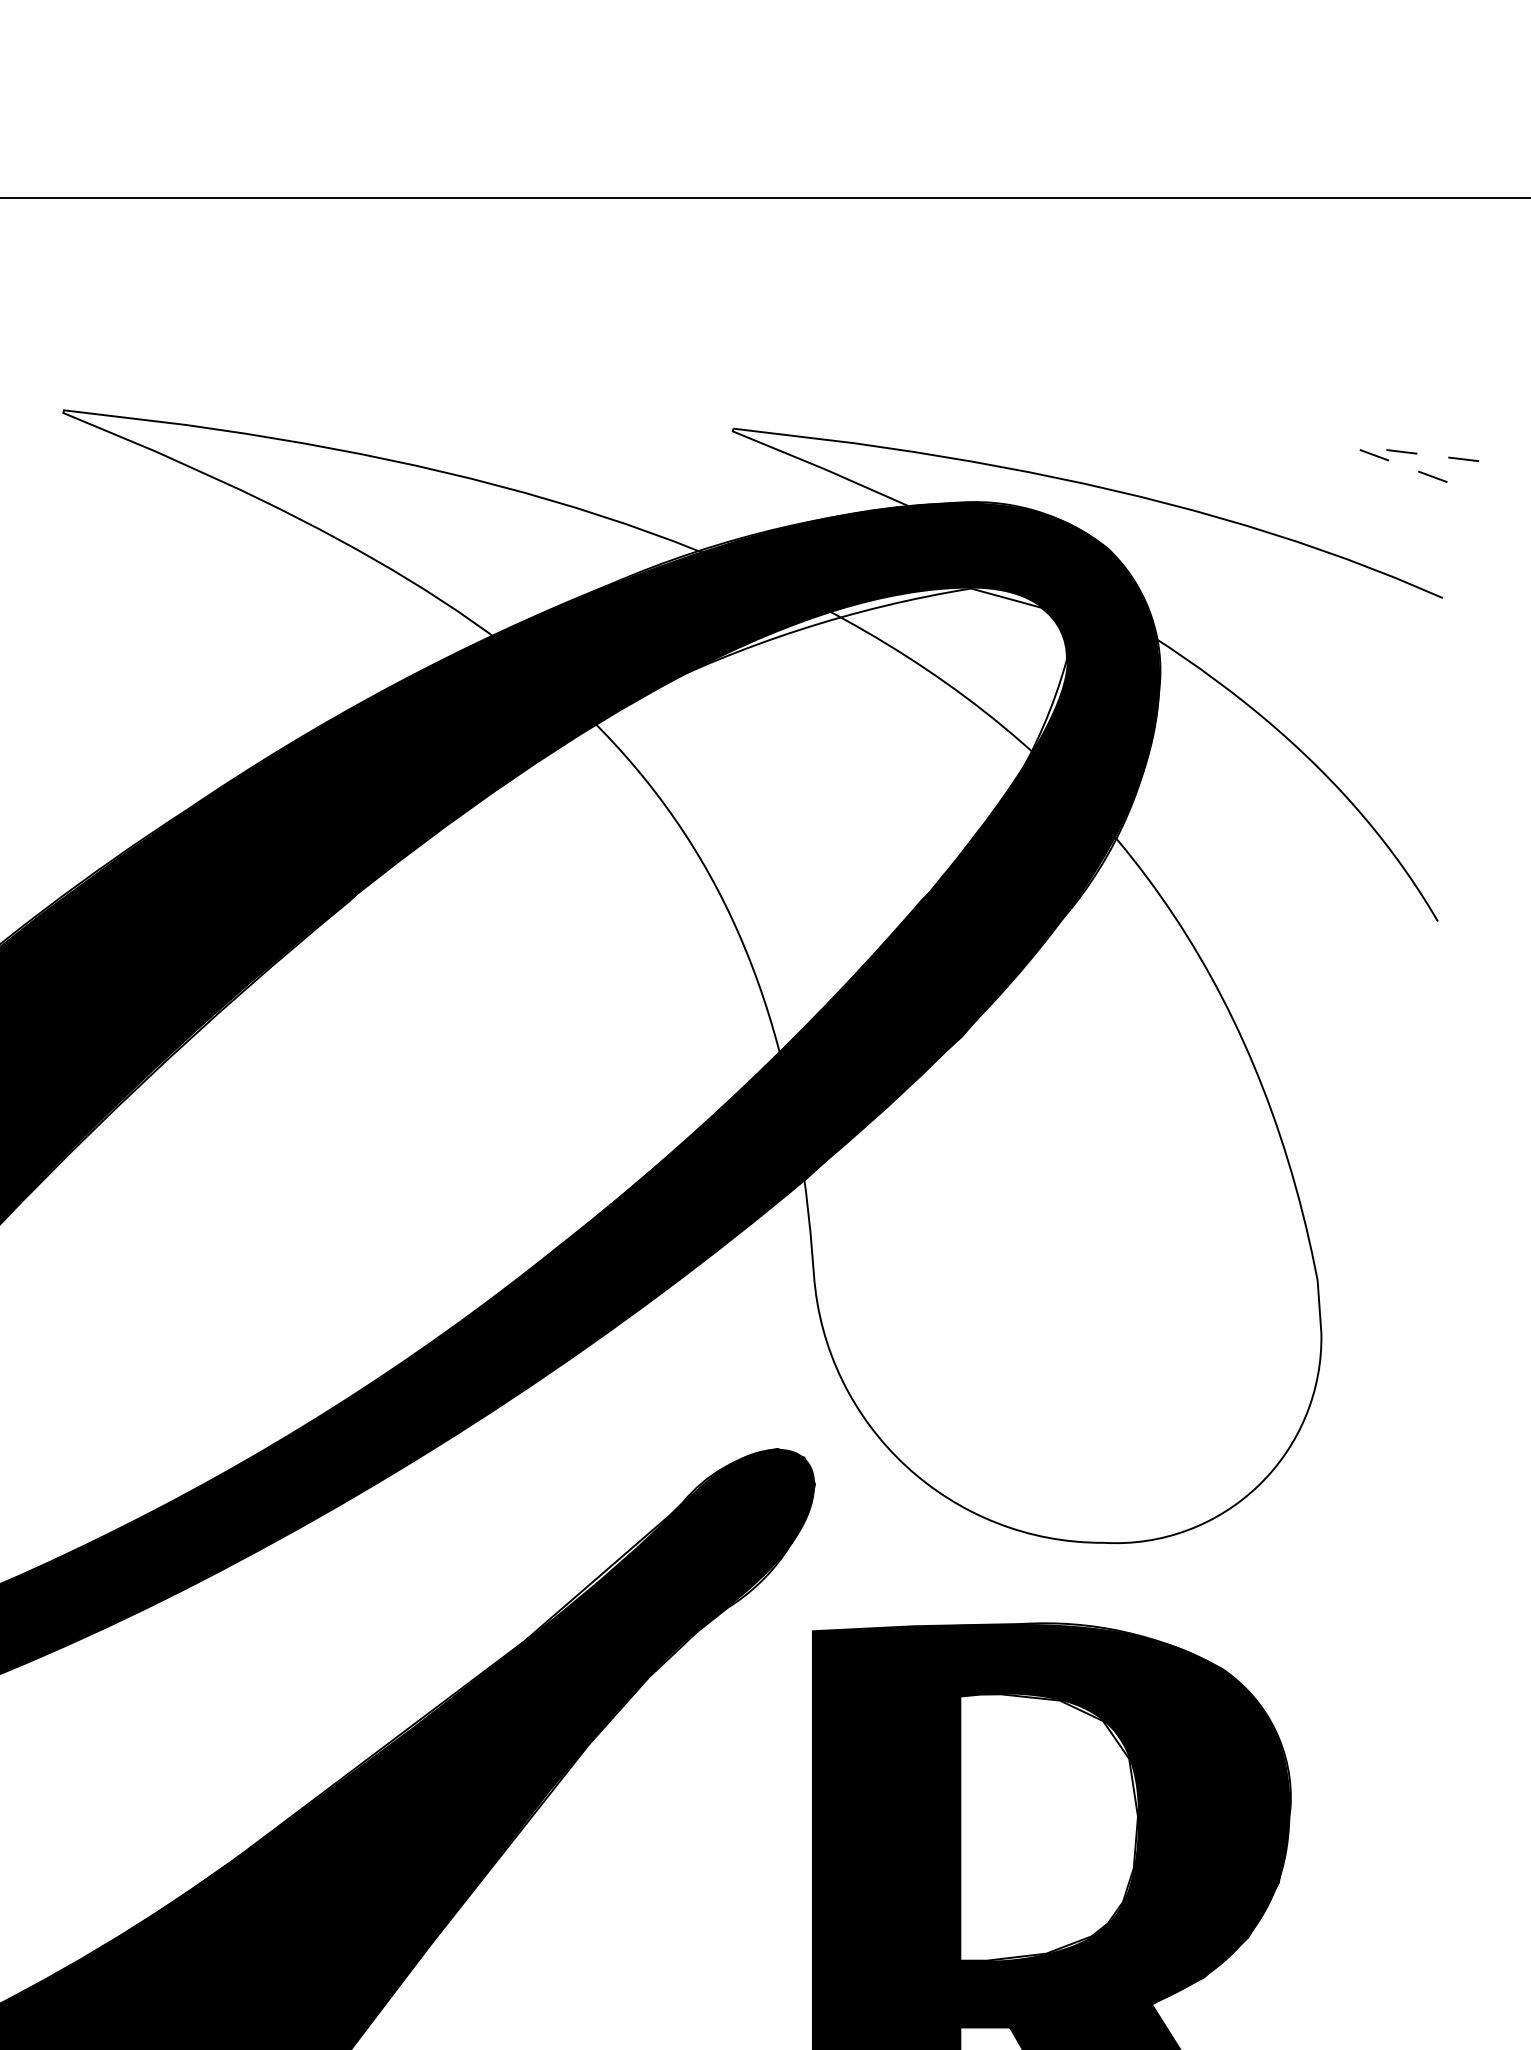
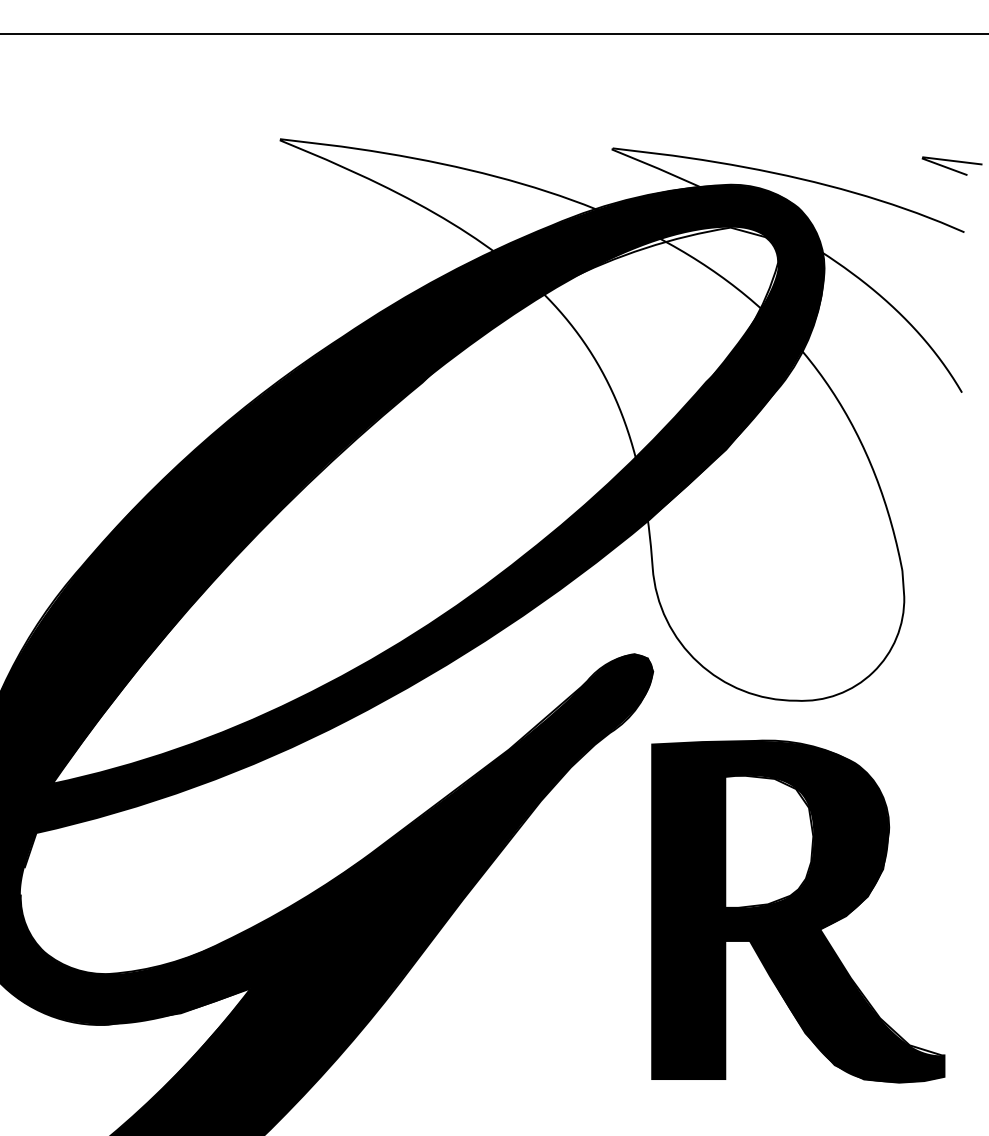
line: (1368, 447) -> (927, 157), dashed -> solid

